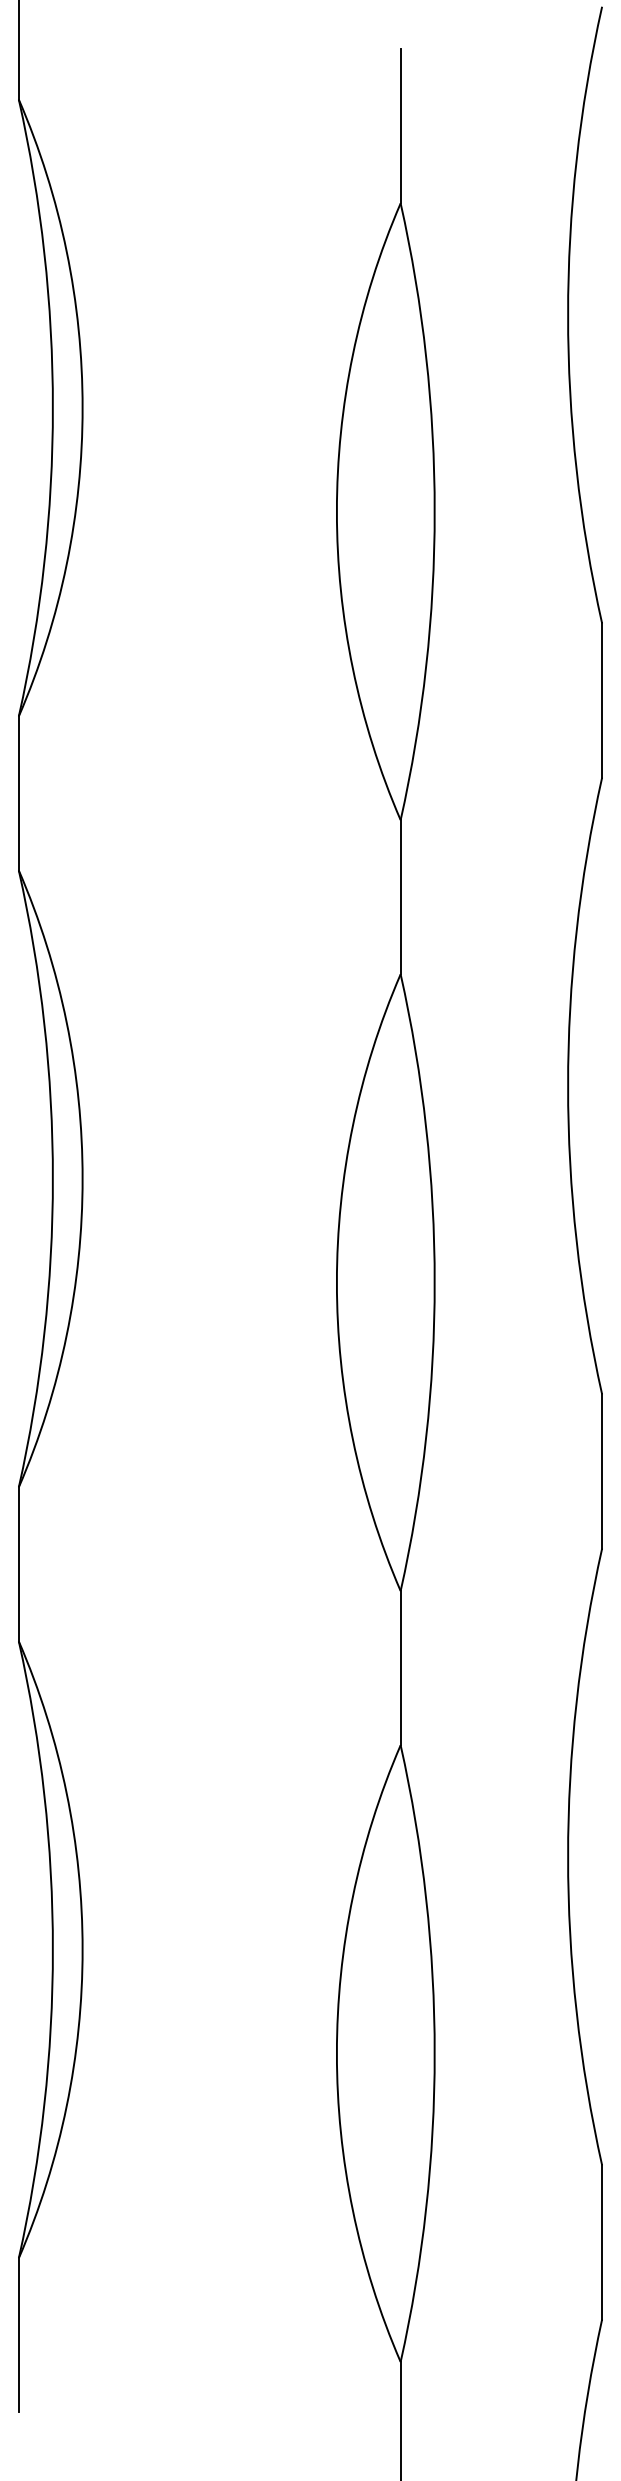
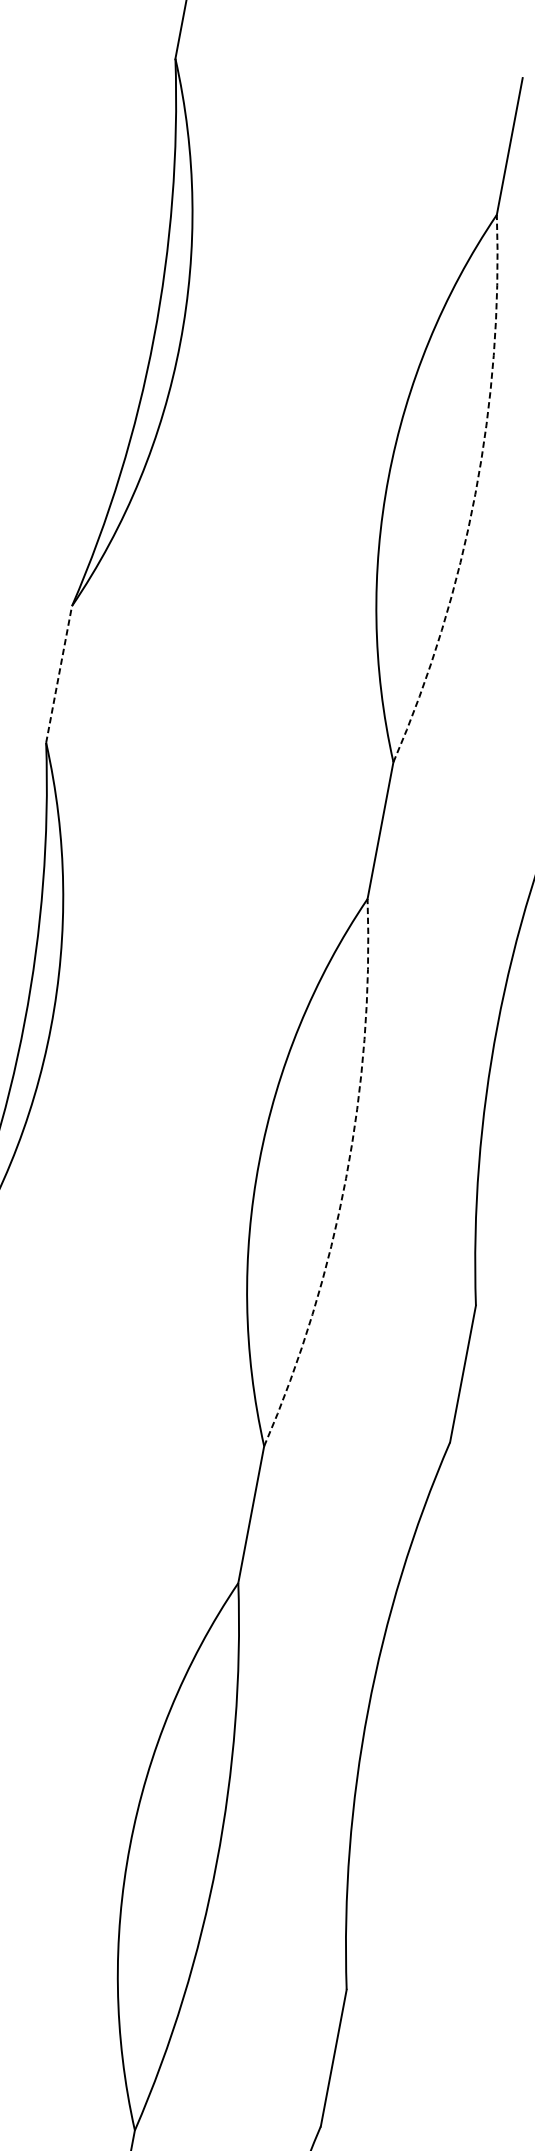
arc: (434, 511) -> (475, 493), solid -> dashed
line: (18, 792) -> (58, 673), solid -> dashed
arc: (434, 1282) -> (345, 1178), solid -> dashed

